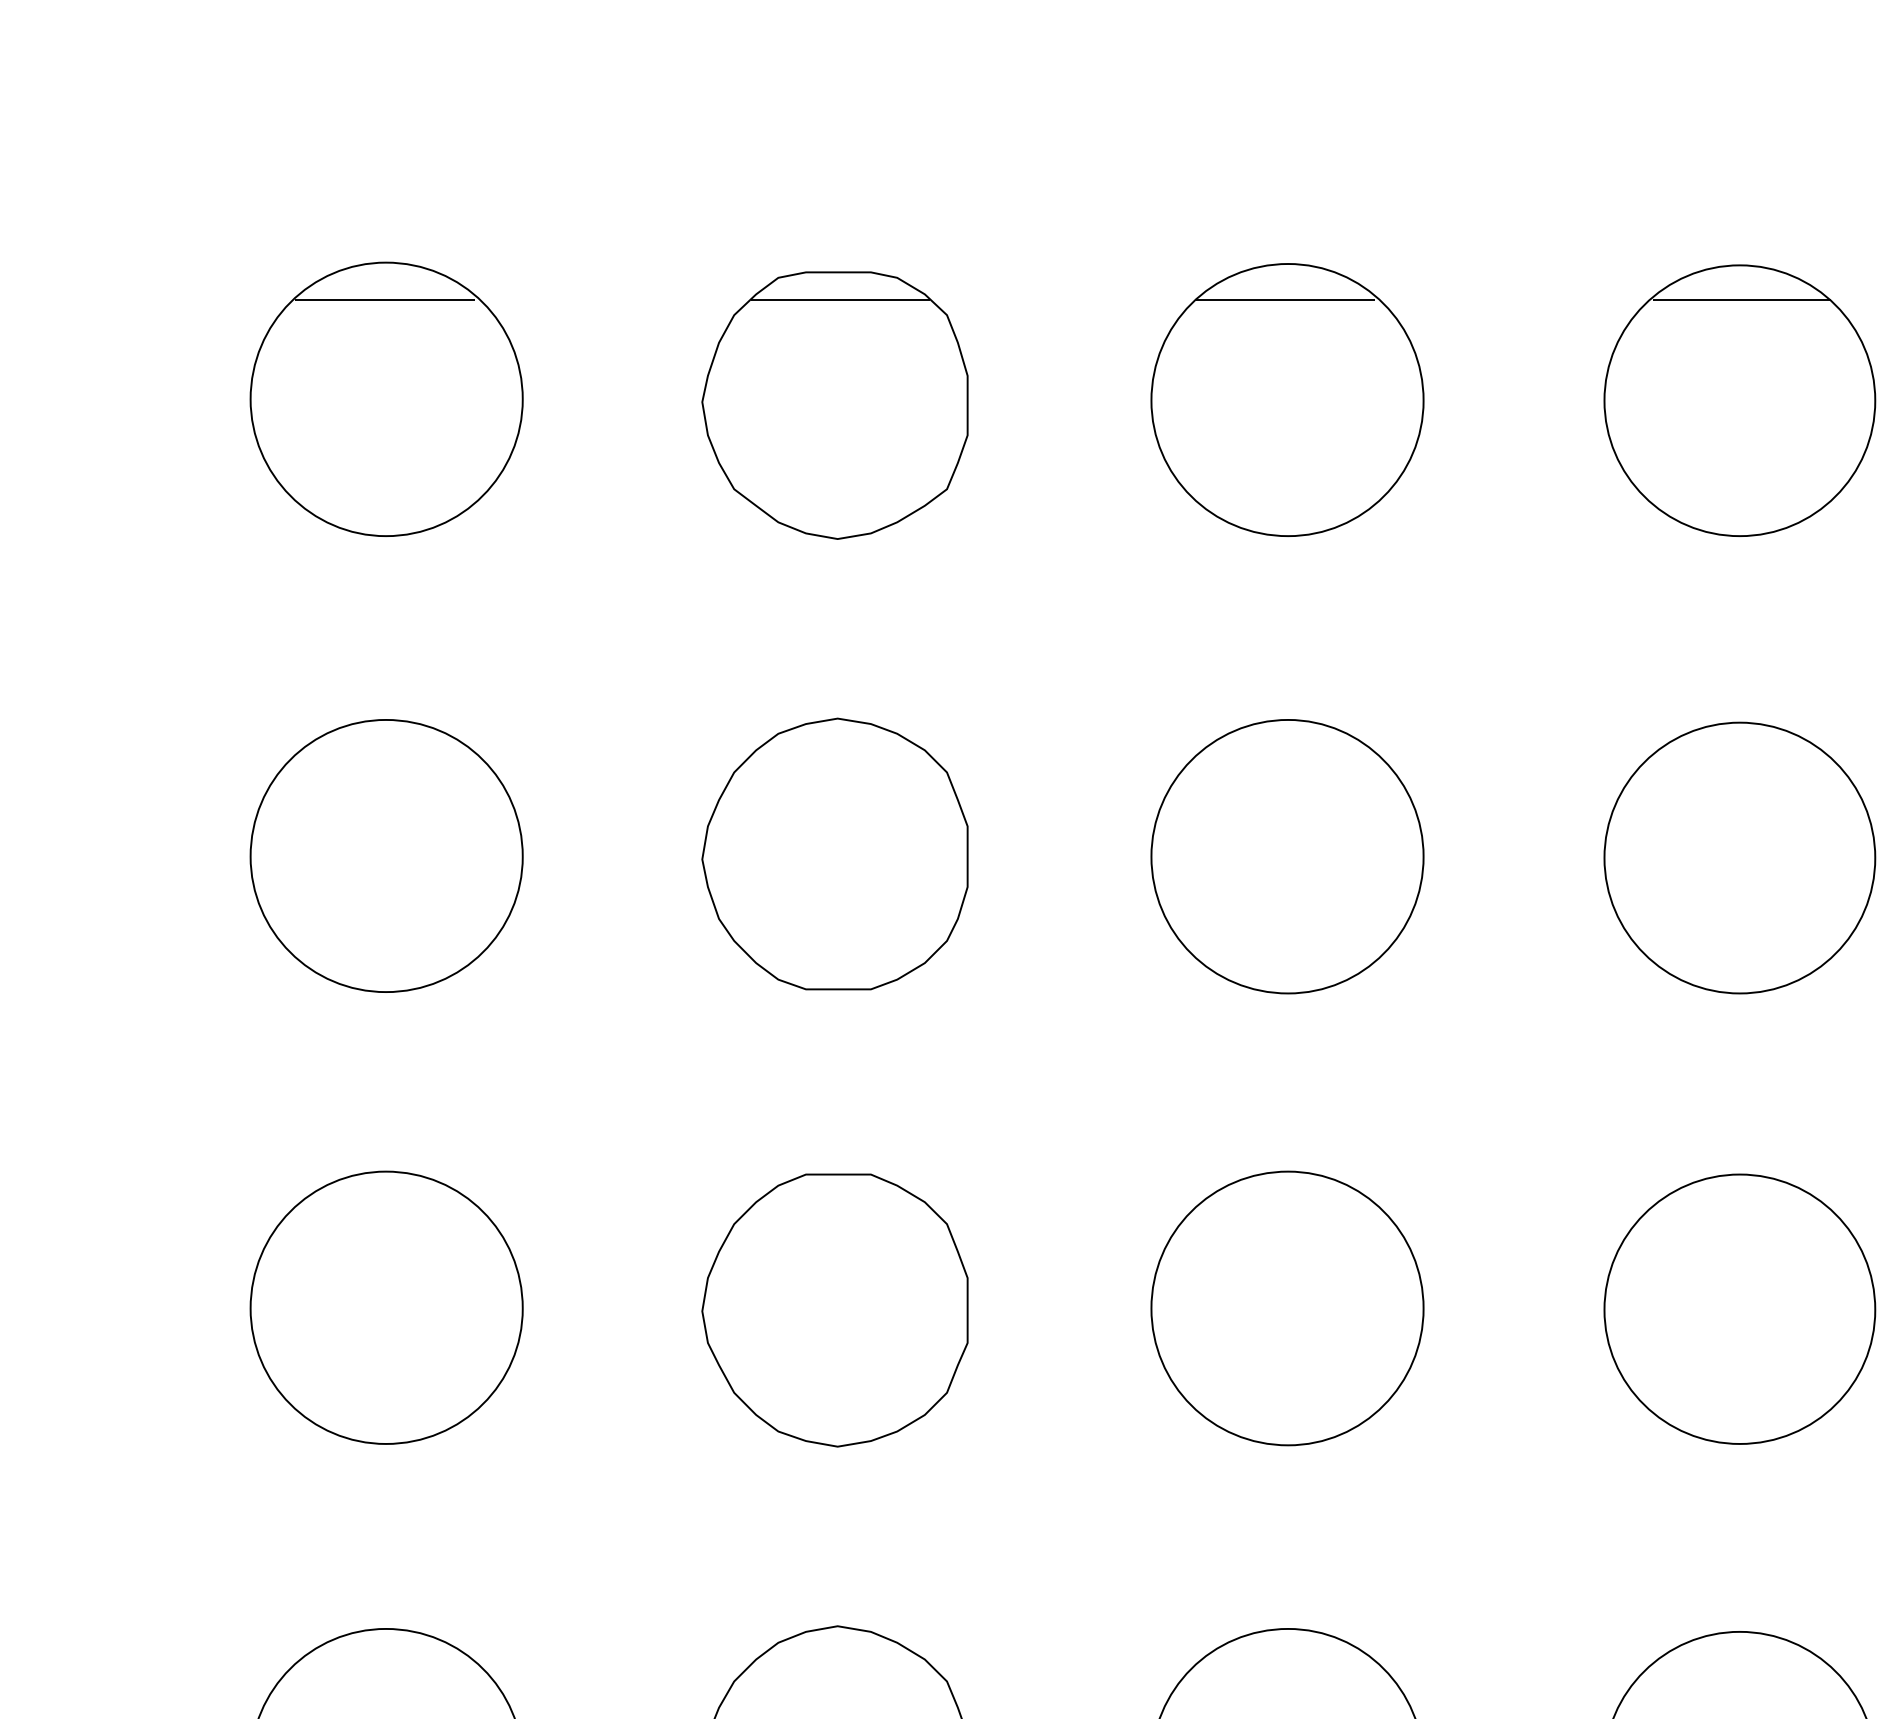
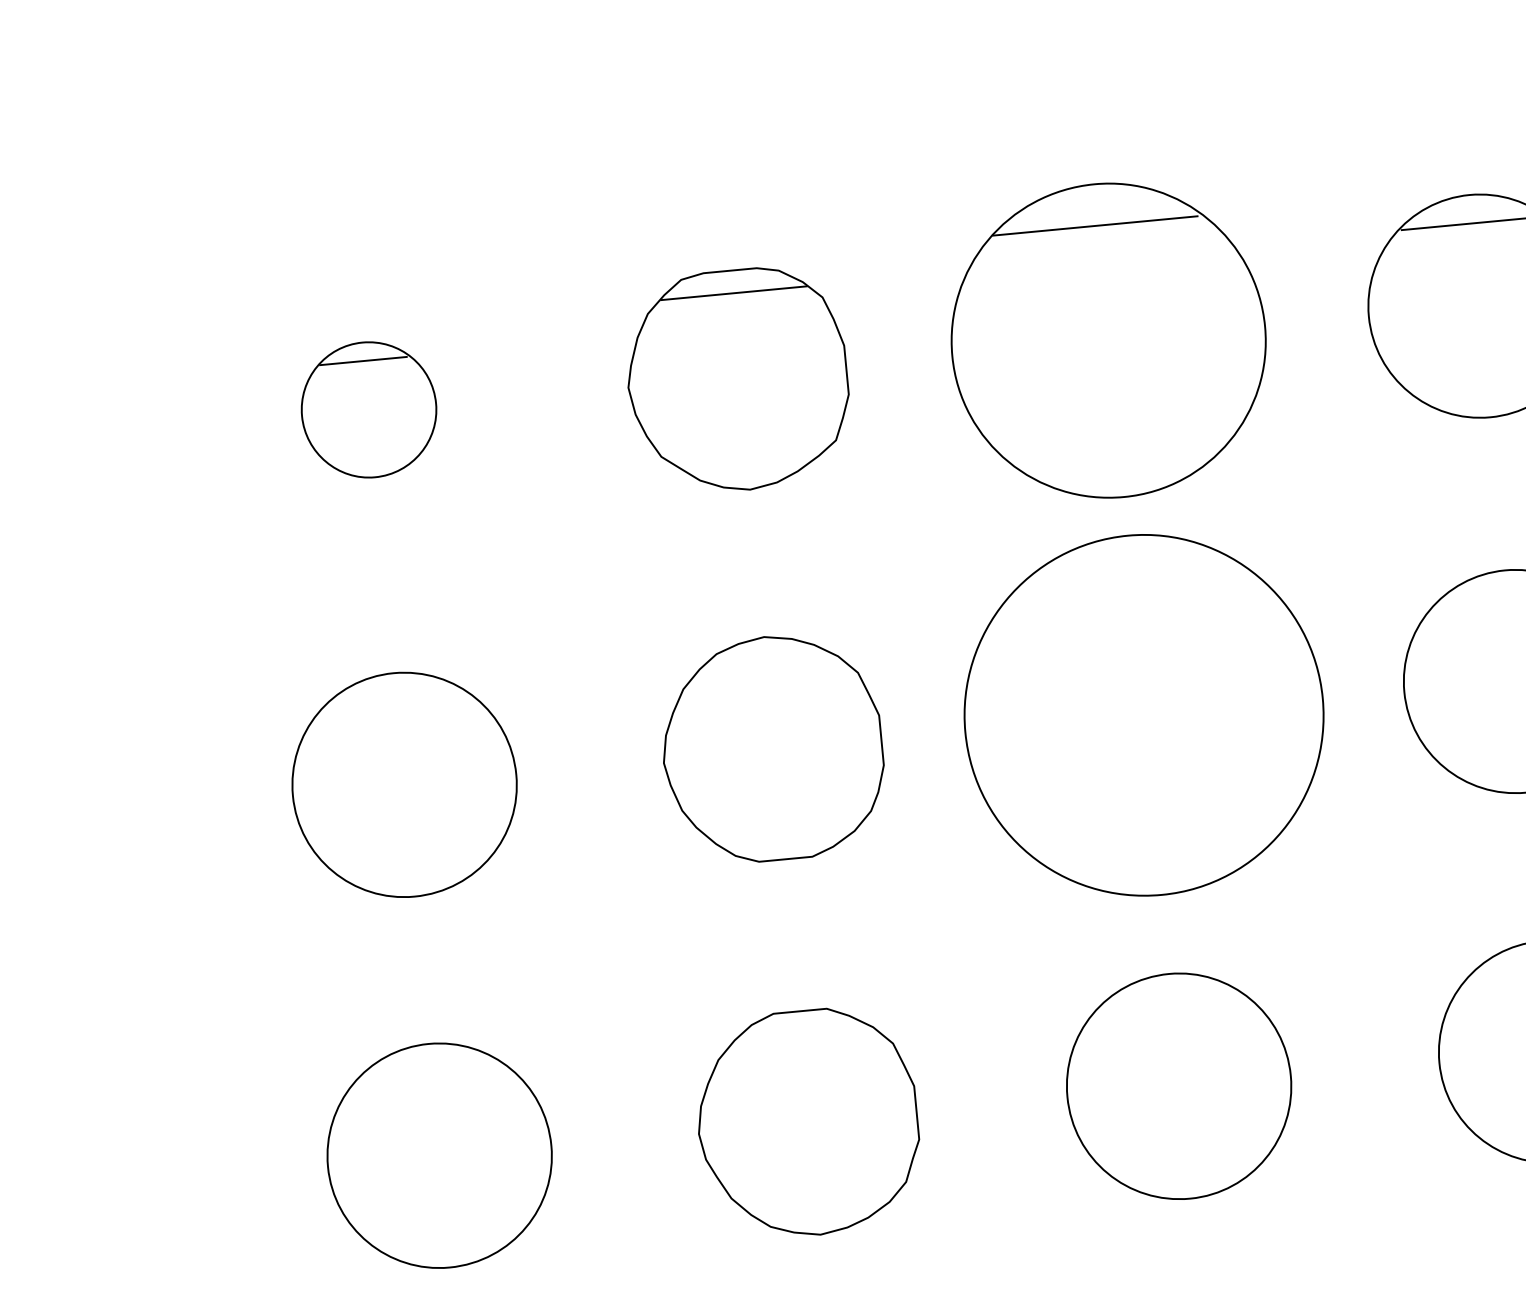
part: (386, 398) -> (368, 409), size x0.6
part: (1287, 399) -> (1108, 340), size x1.4
part: (1287, 856) -> (1144, 715), size x1.6

